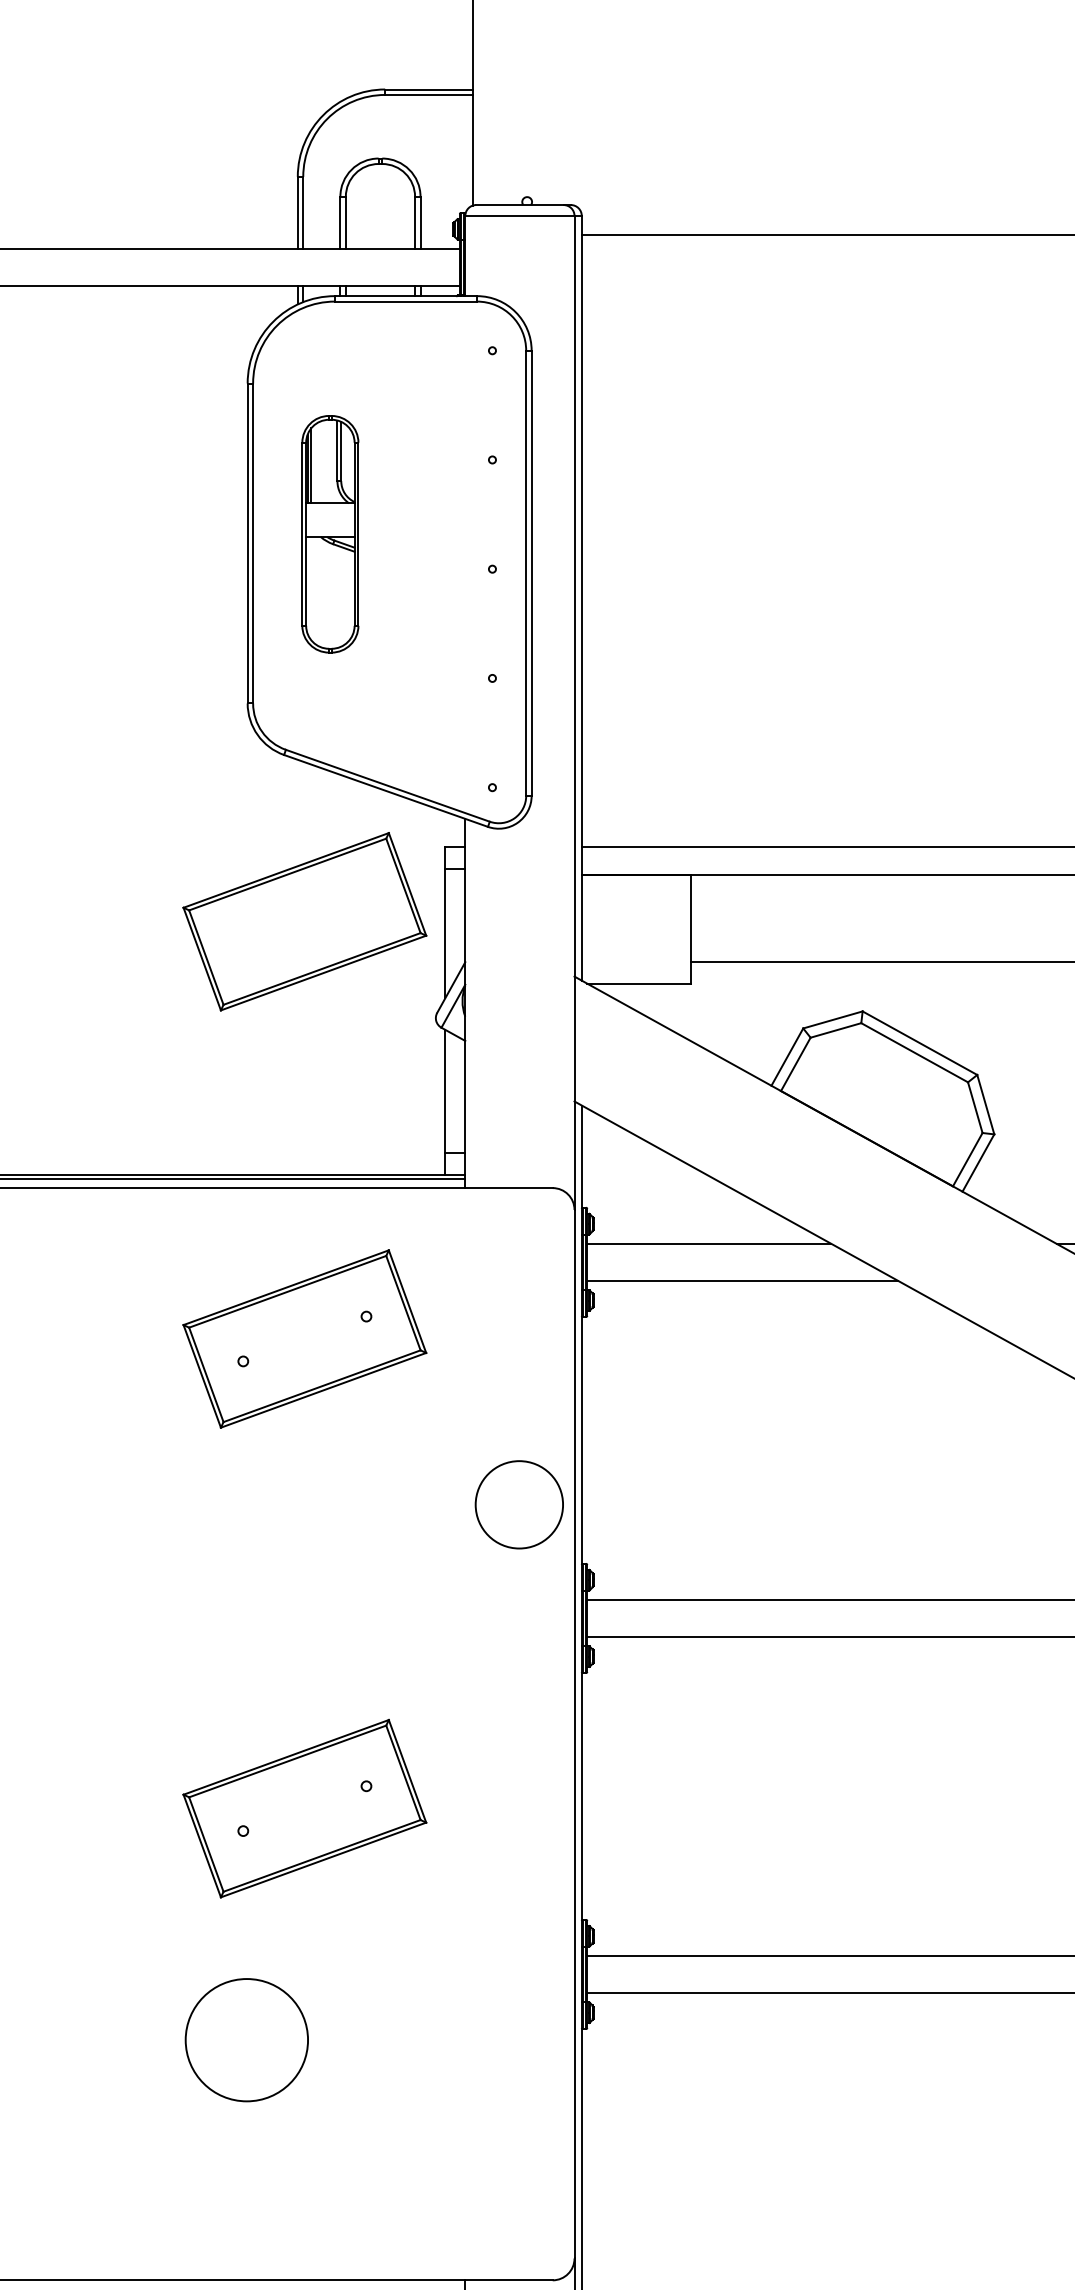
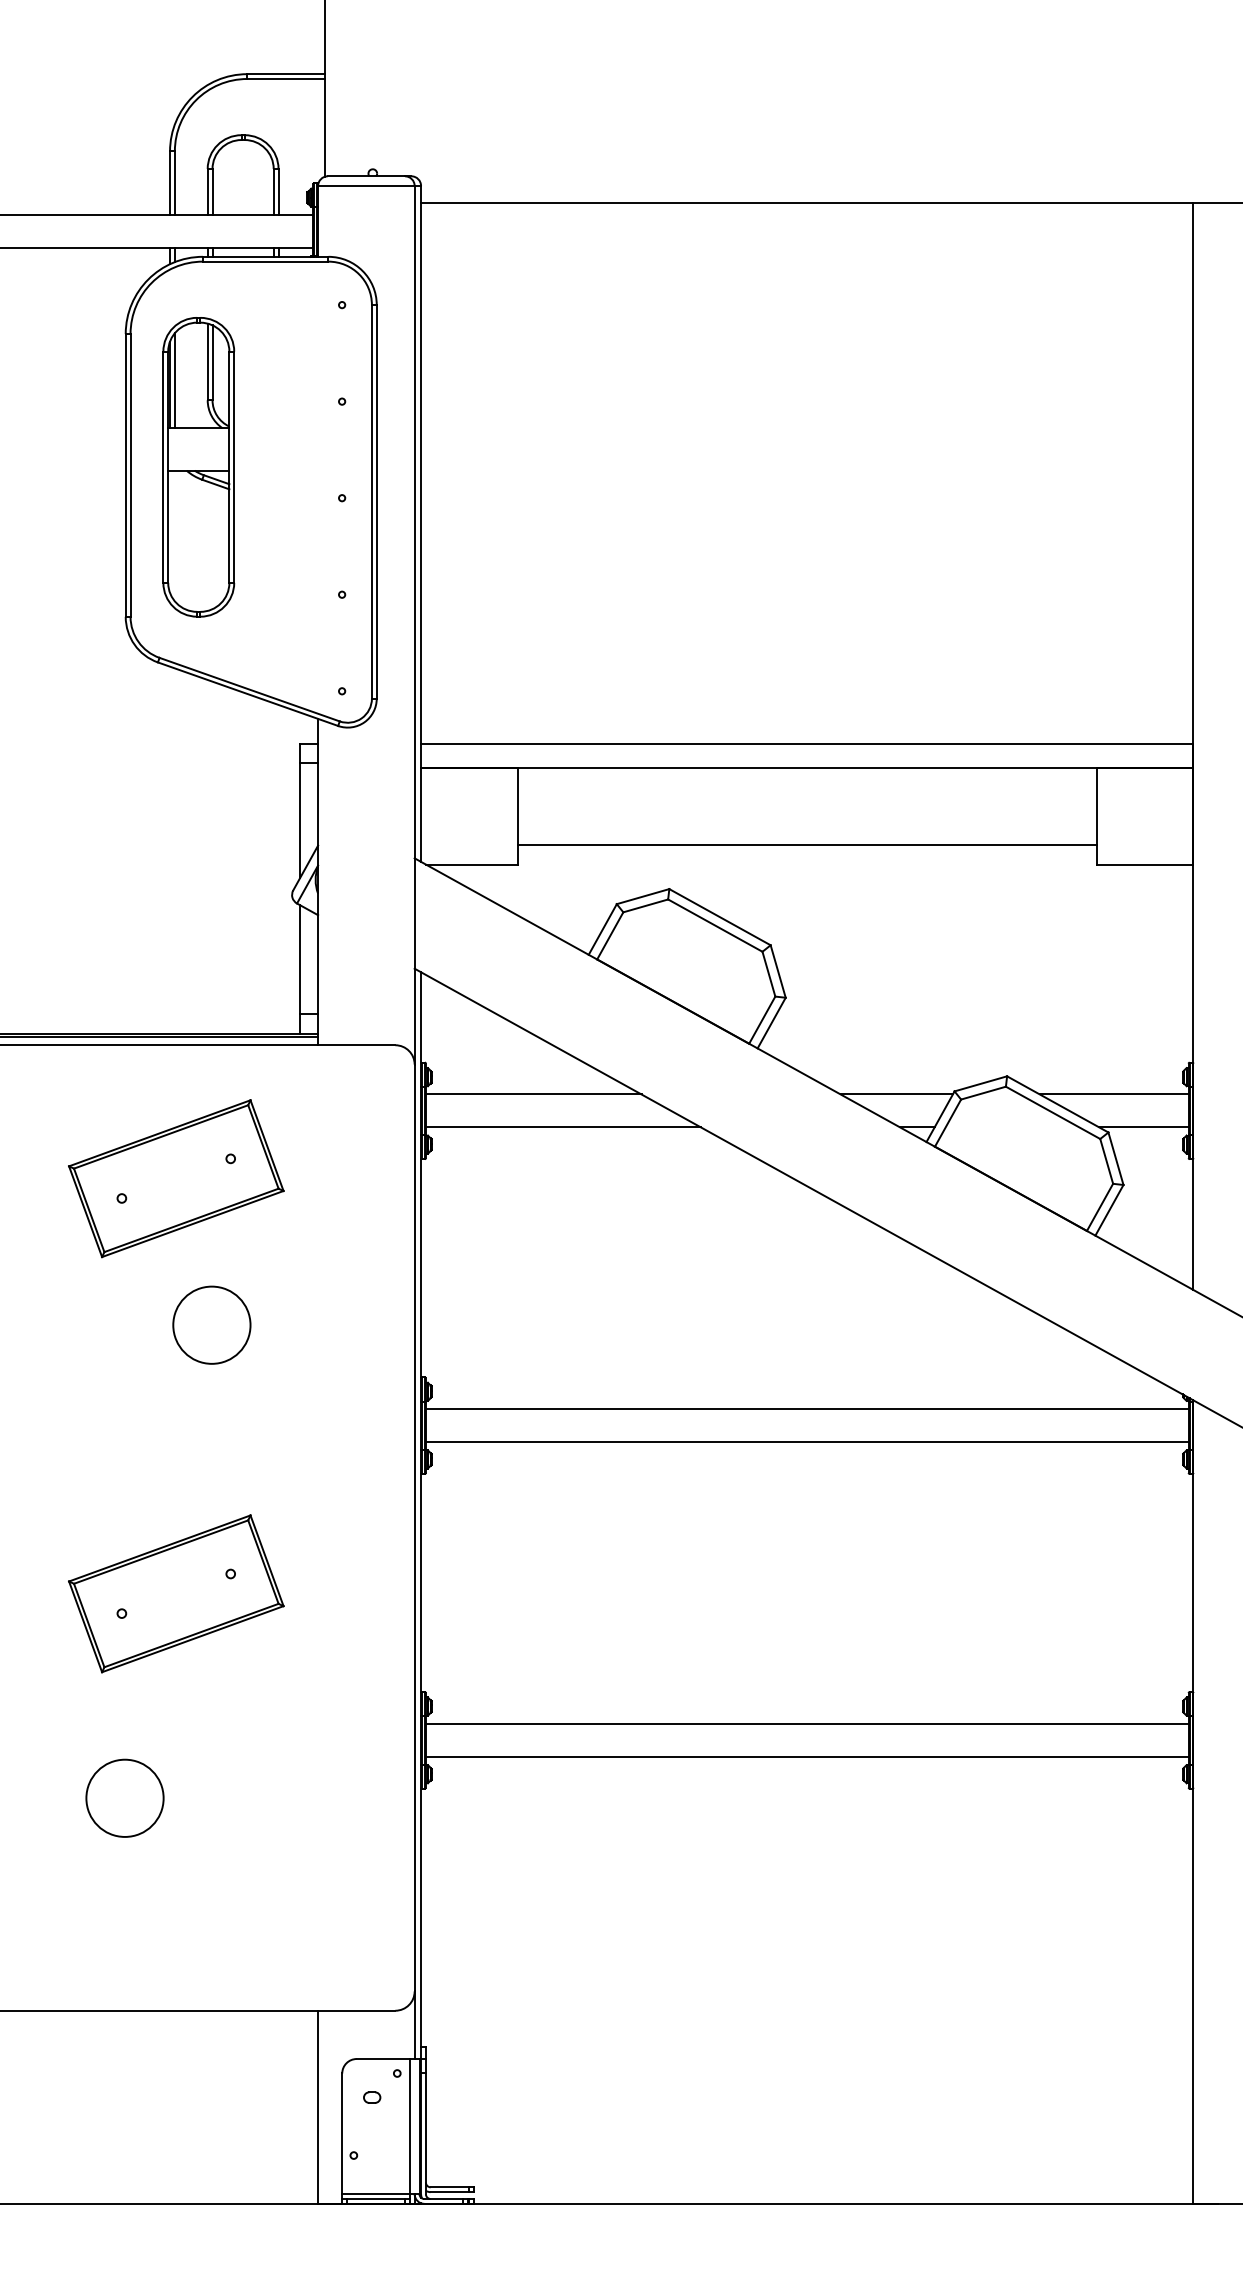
part: (329, 534) -> (198, 467), size x1.43
part: (305, 921) -> (176, 809), removed
circle: (518, 1503) -> (211, 1324), moved
circle: (246, 2039) -> (124, 1797), size x0.71

